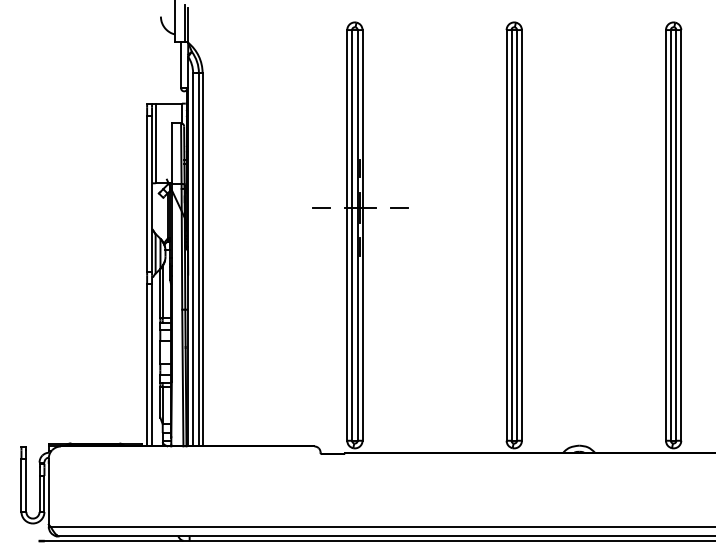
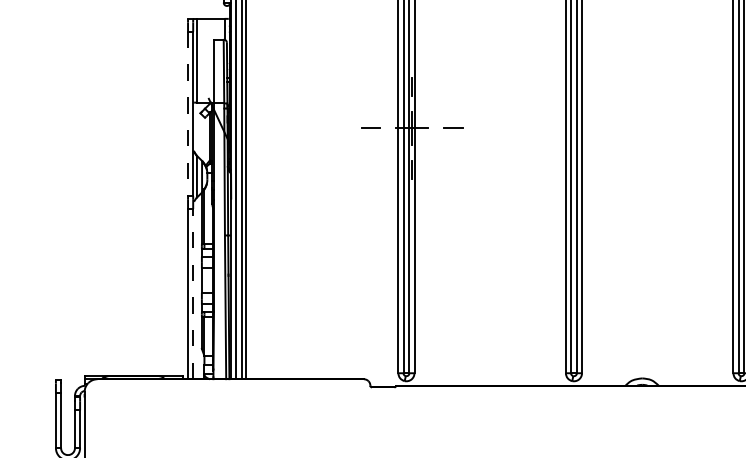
line: (147, 194) -> (188, 114), solid -> dashed
line: (152, 365) -> (193, 294), solid -> dashed

